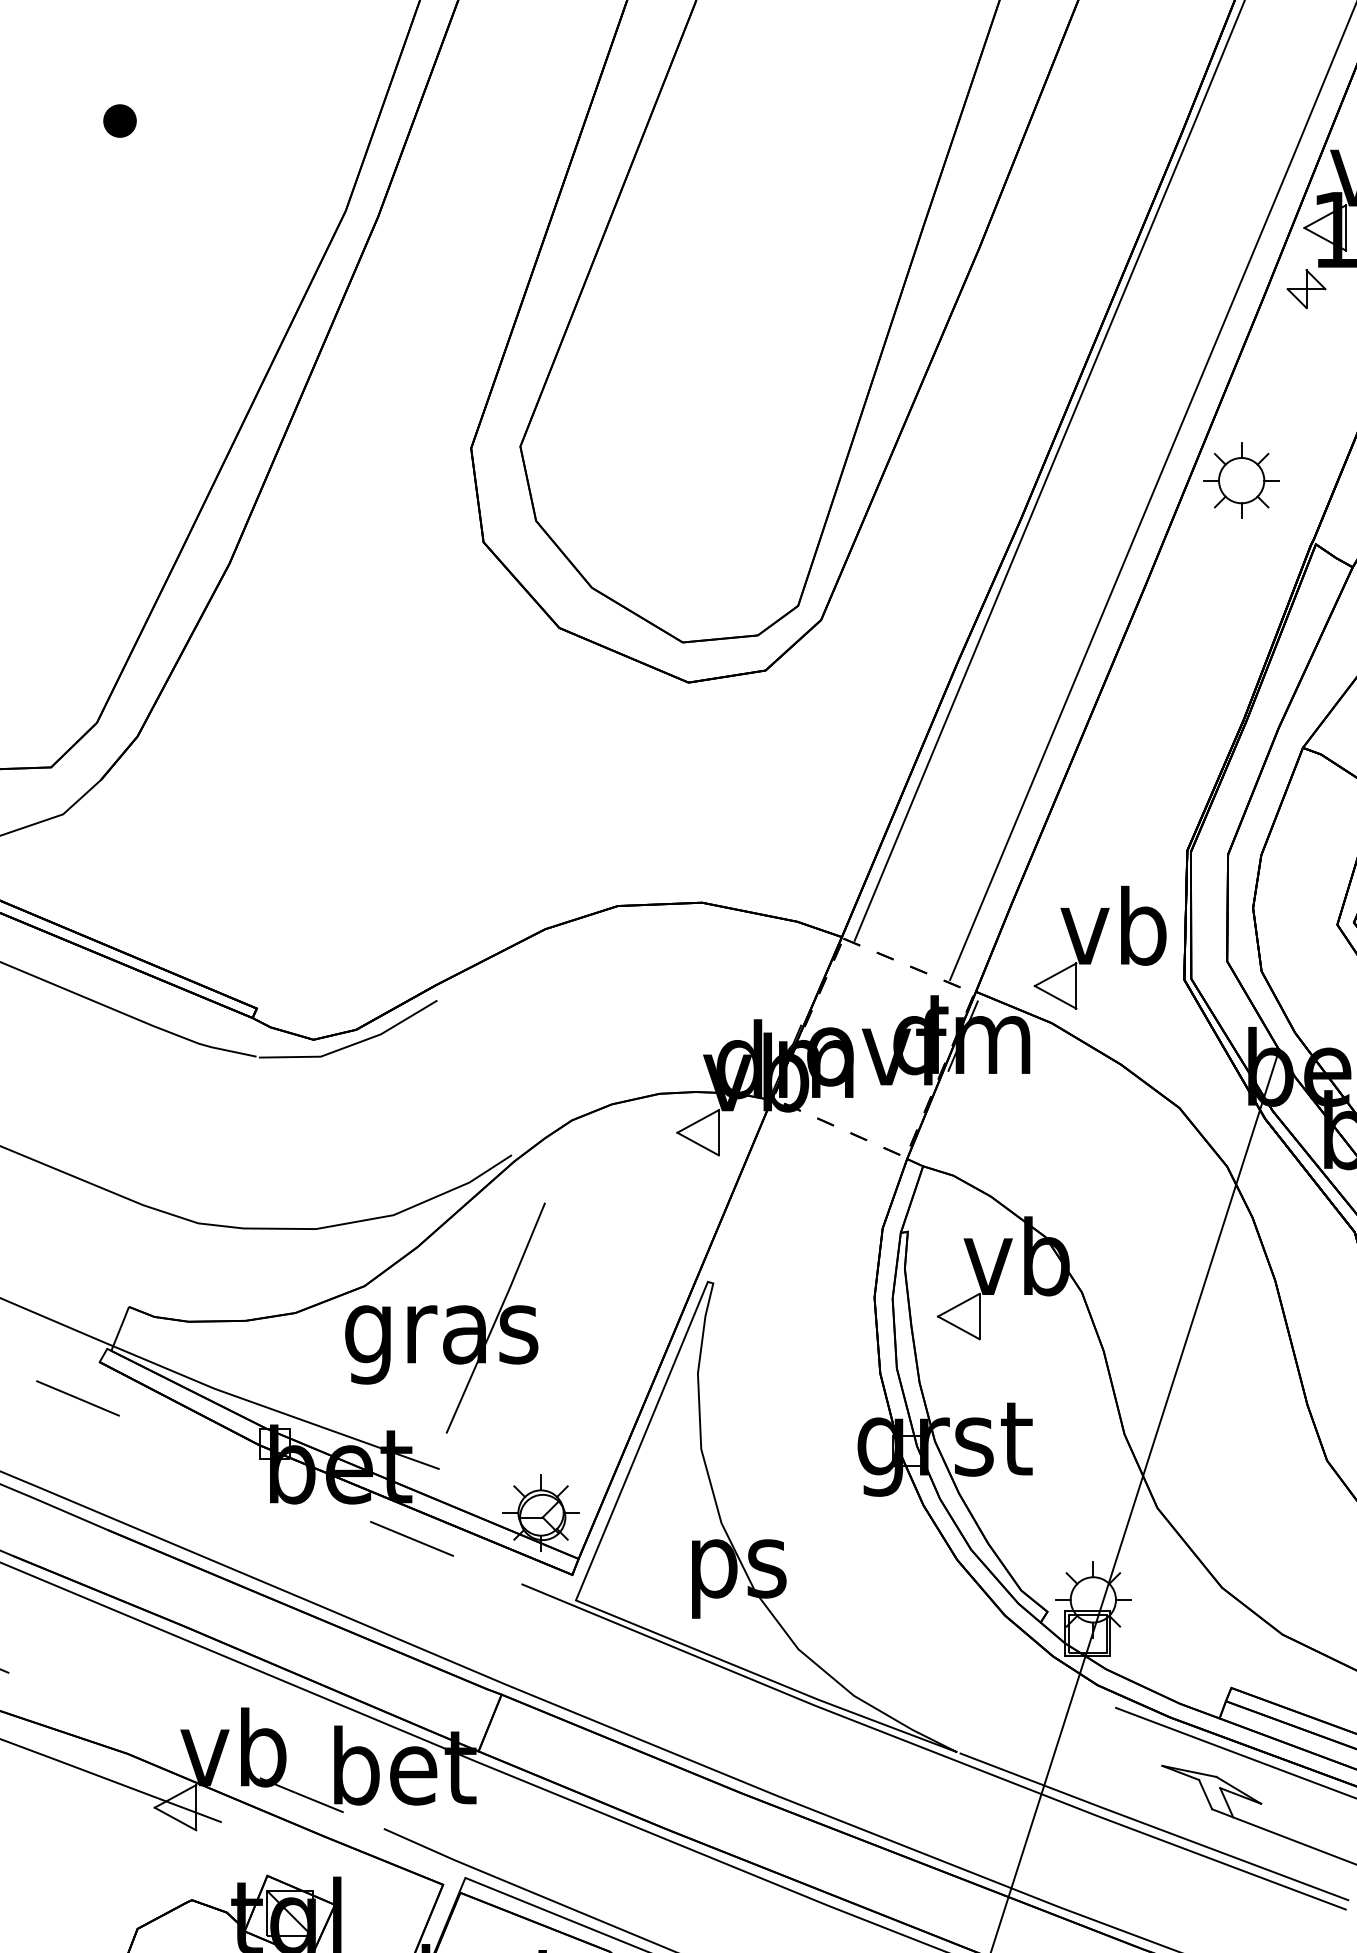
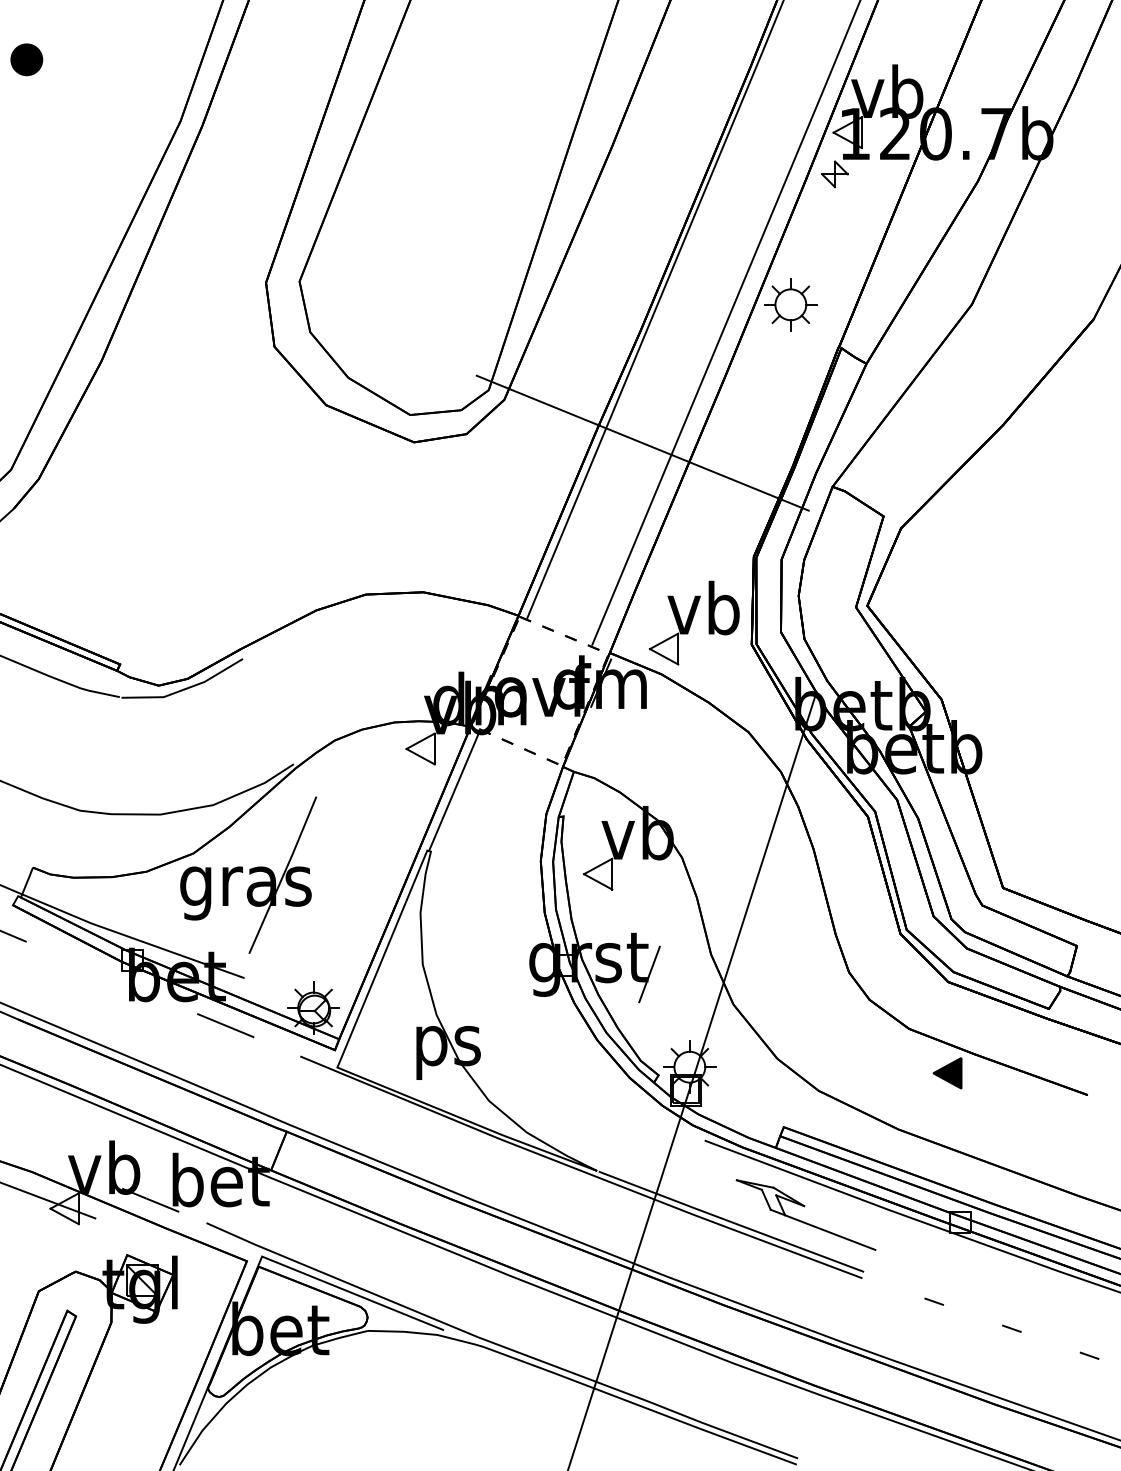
part: (119, 120) -> (26, 59), size x1.43
line: (1023, 682) -> (642, 442), added
line: (746, 1195) -> (453, 791), added
line: (1034, 1463) -> (649, 974), added

